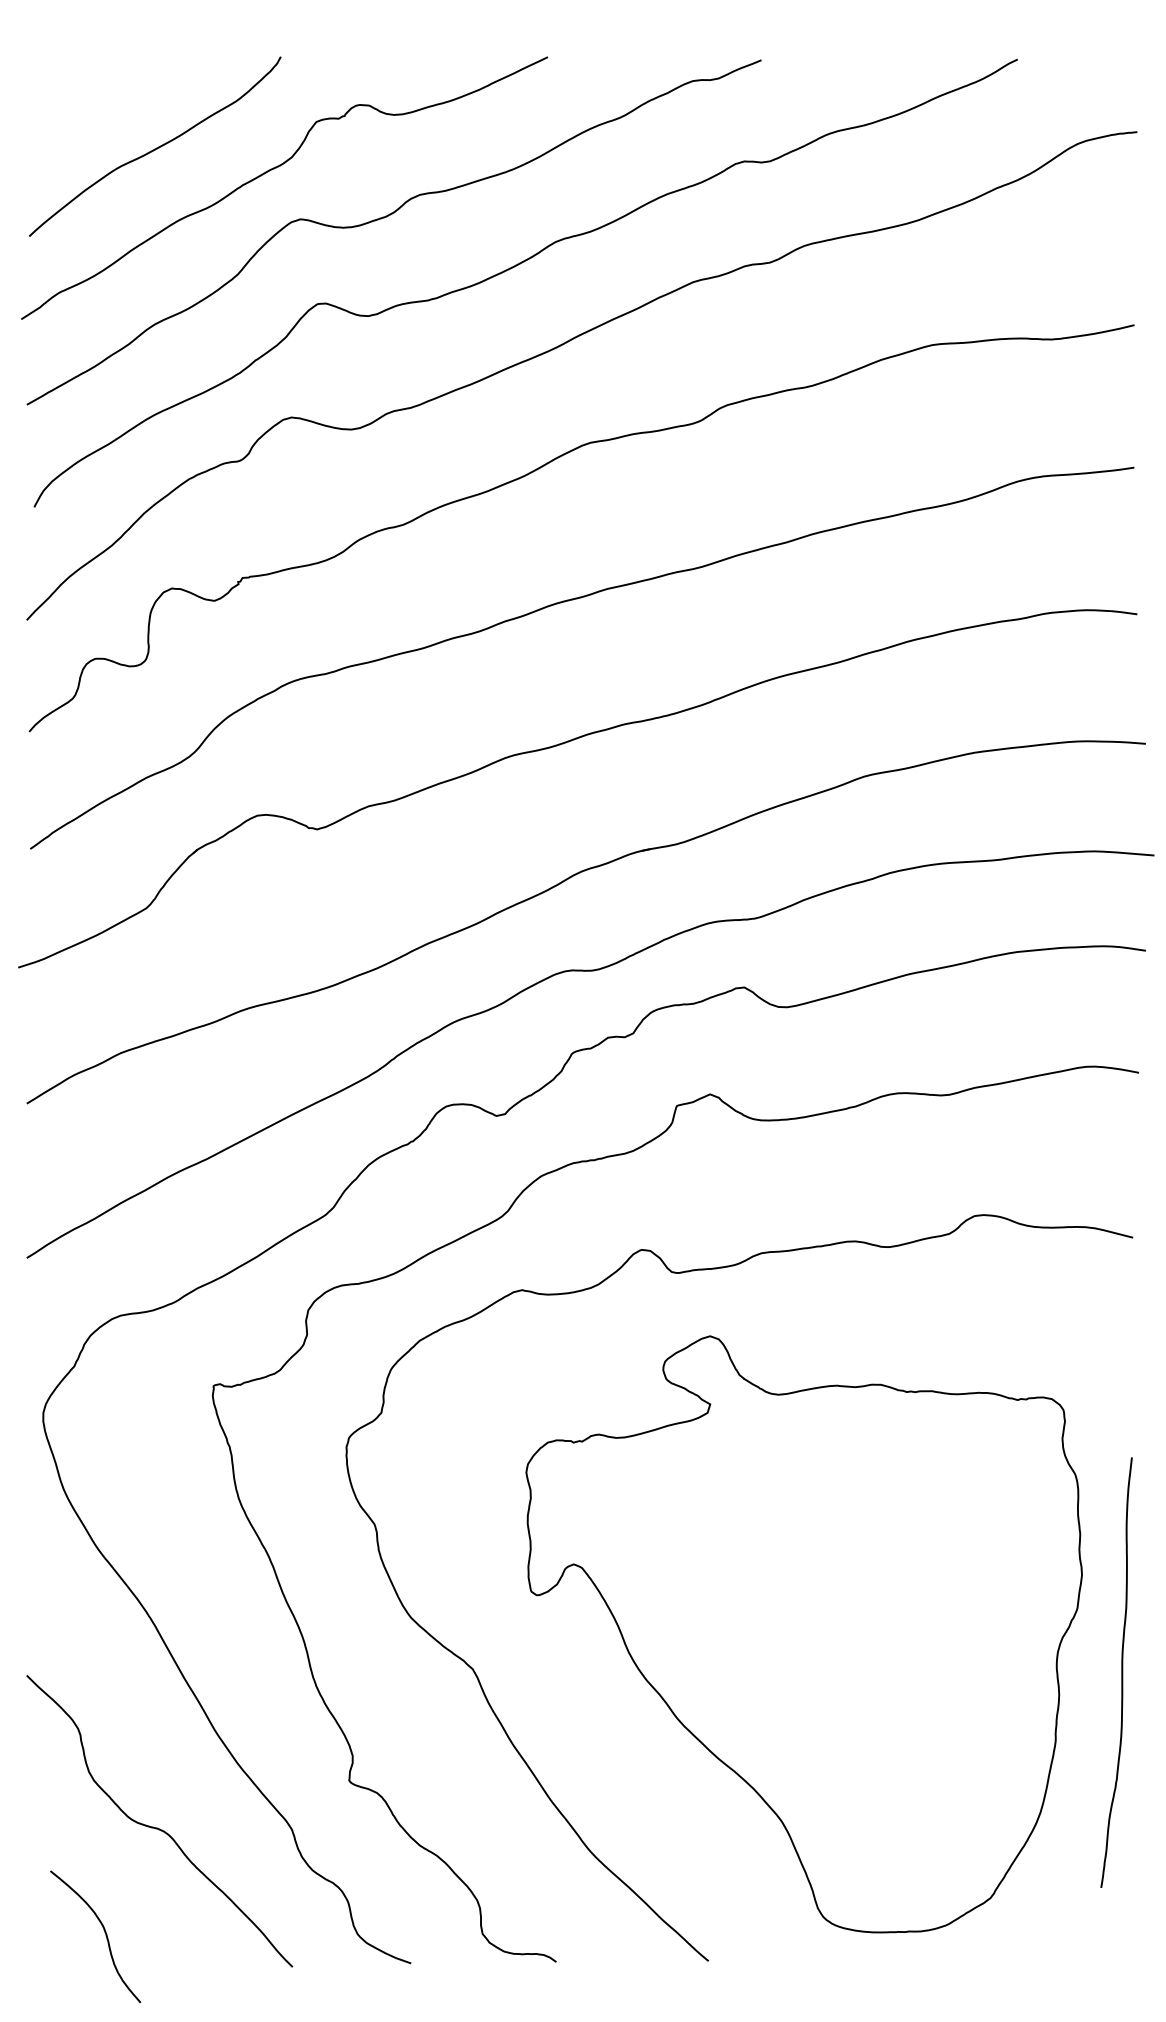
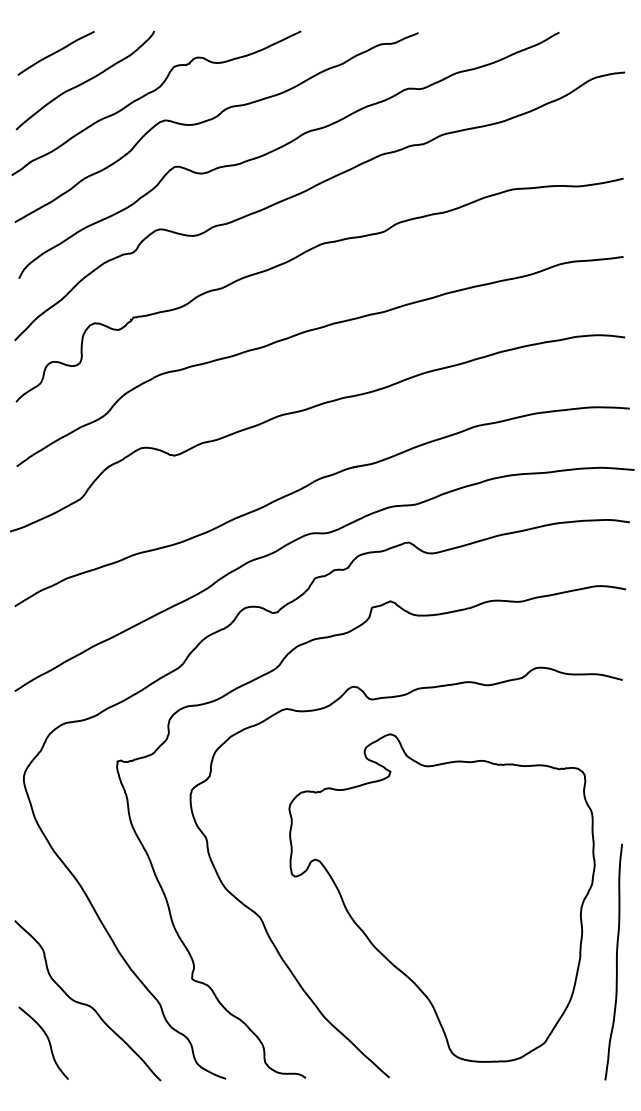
curve: (100, 97) -> (55, 53), added
curve: (1121, 1671) -> (616, 961), moved
curve: (102, 1929) -> (47, 1039), moved

